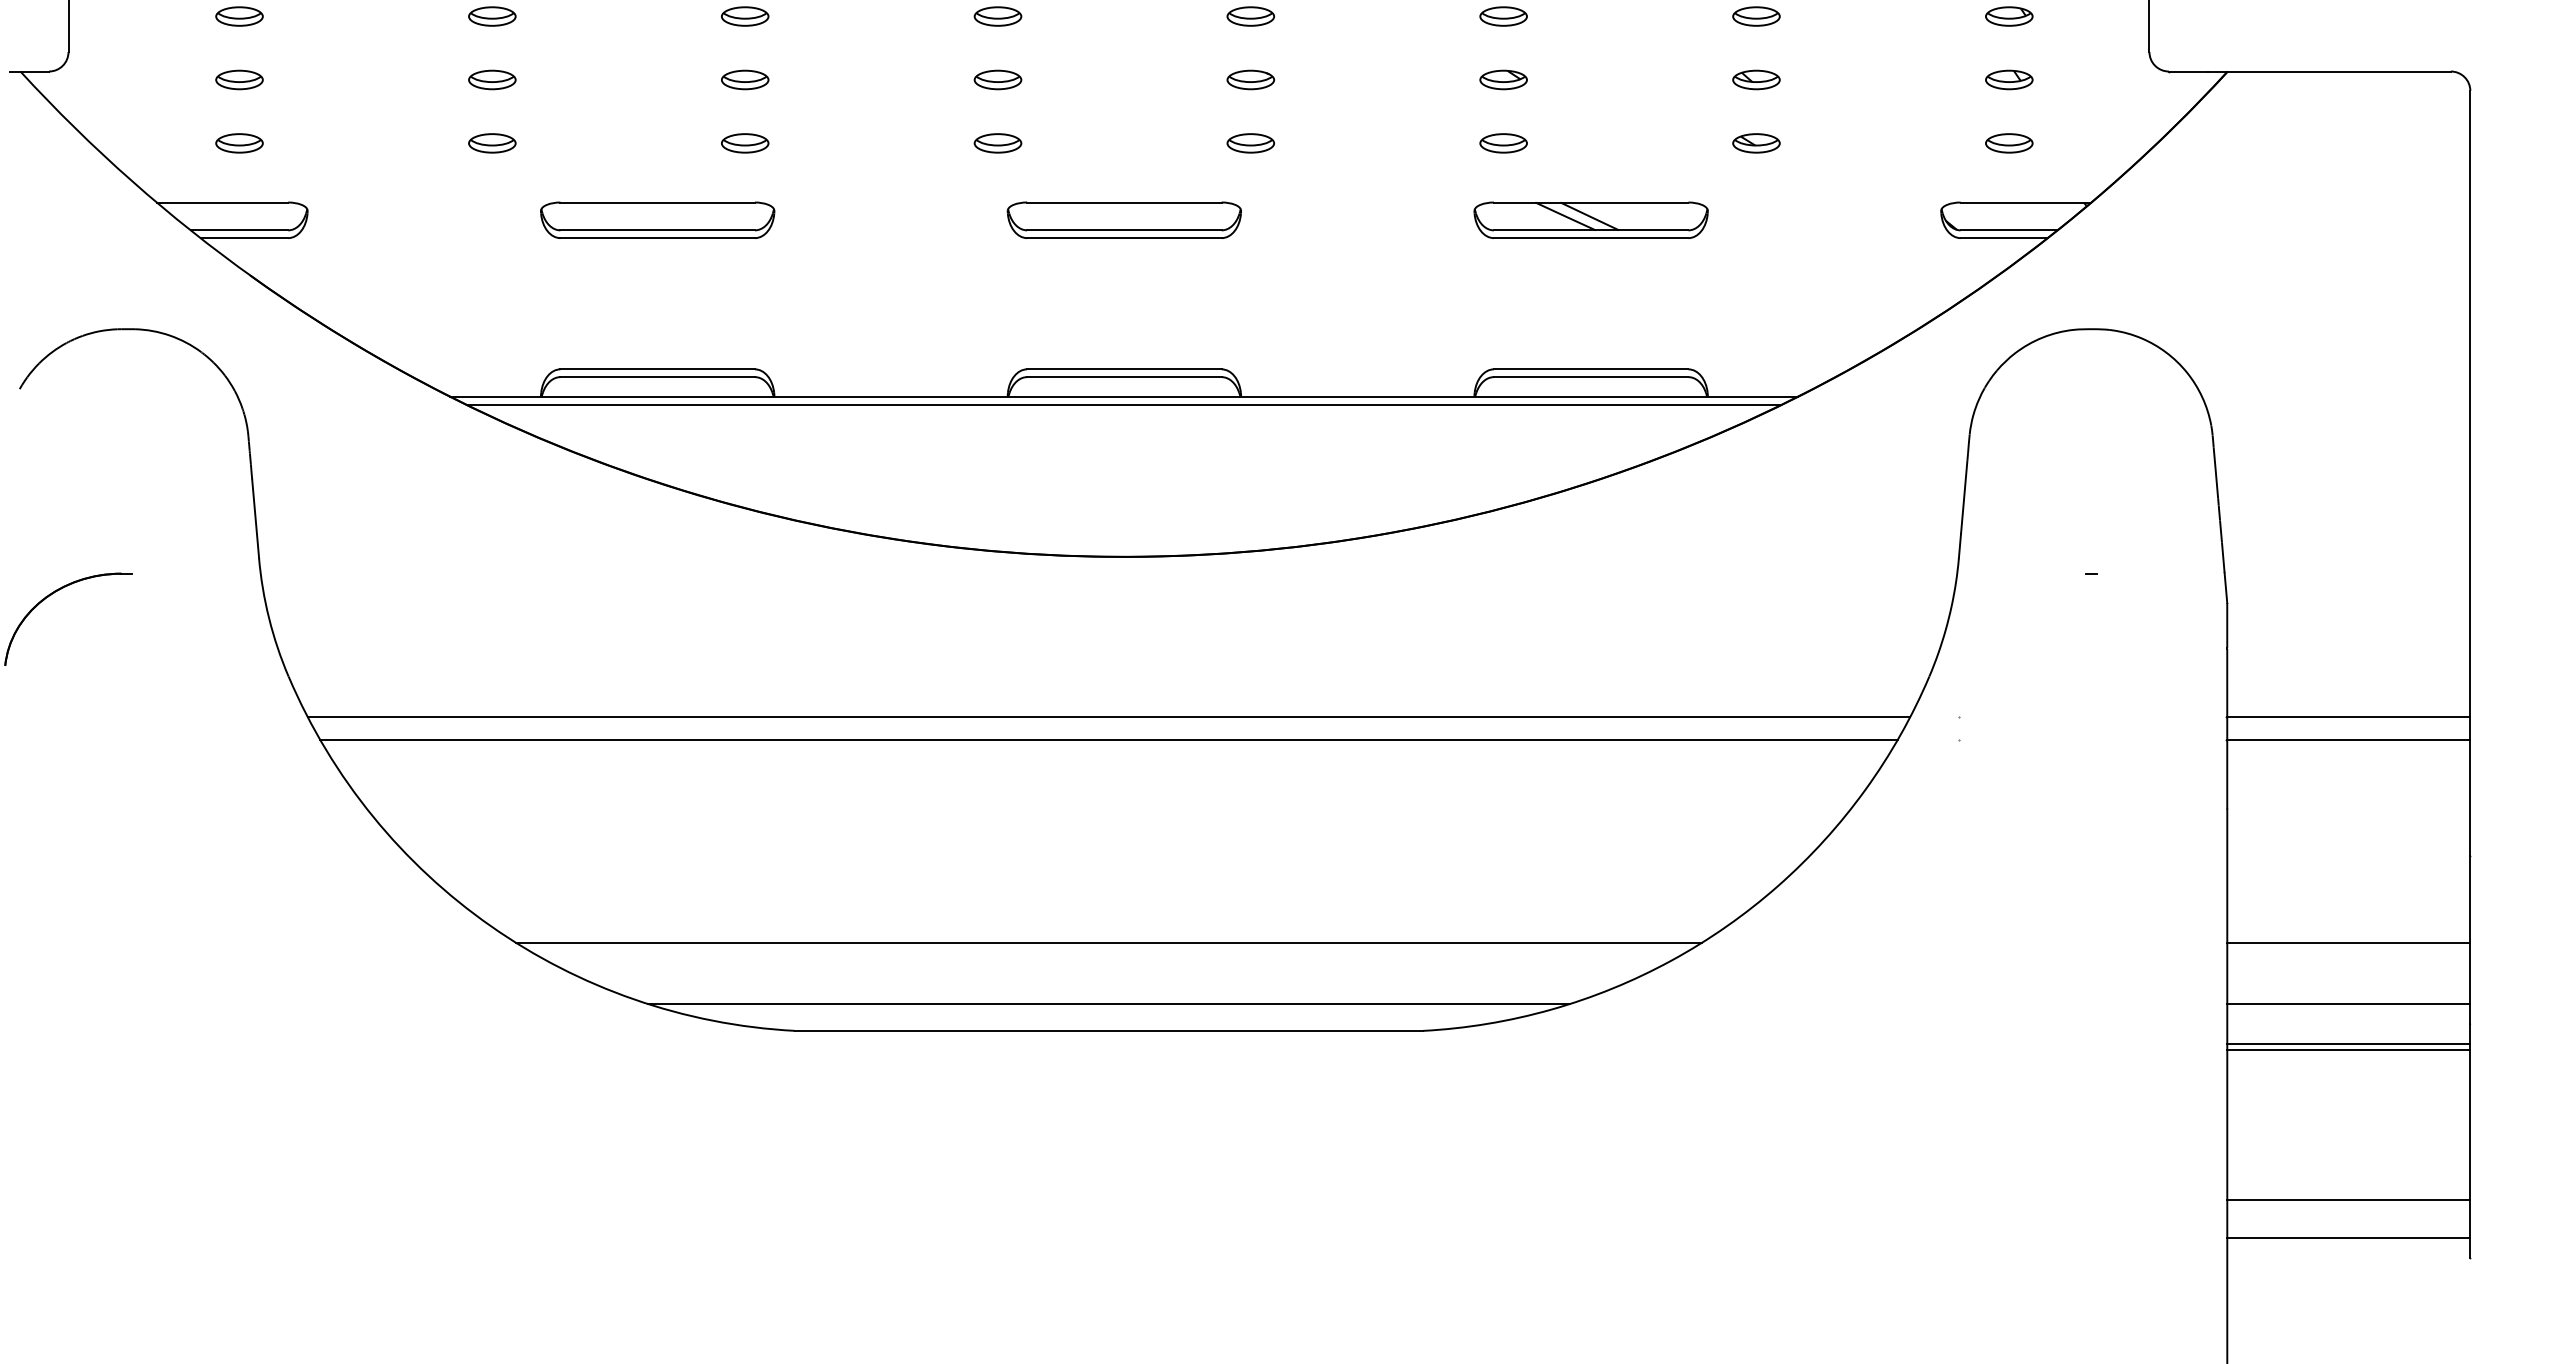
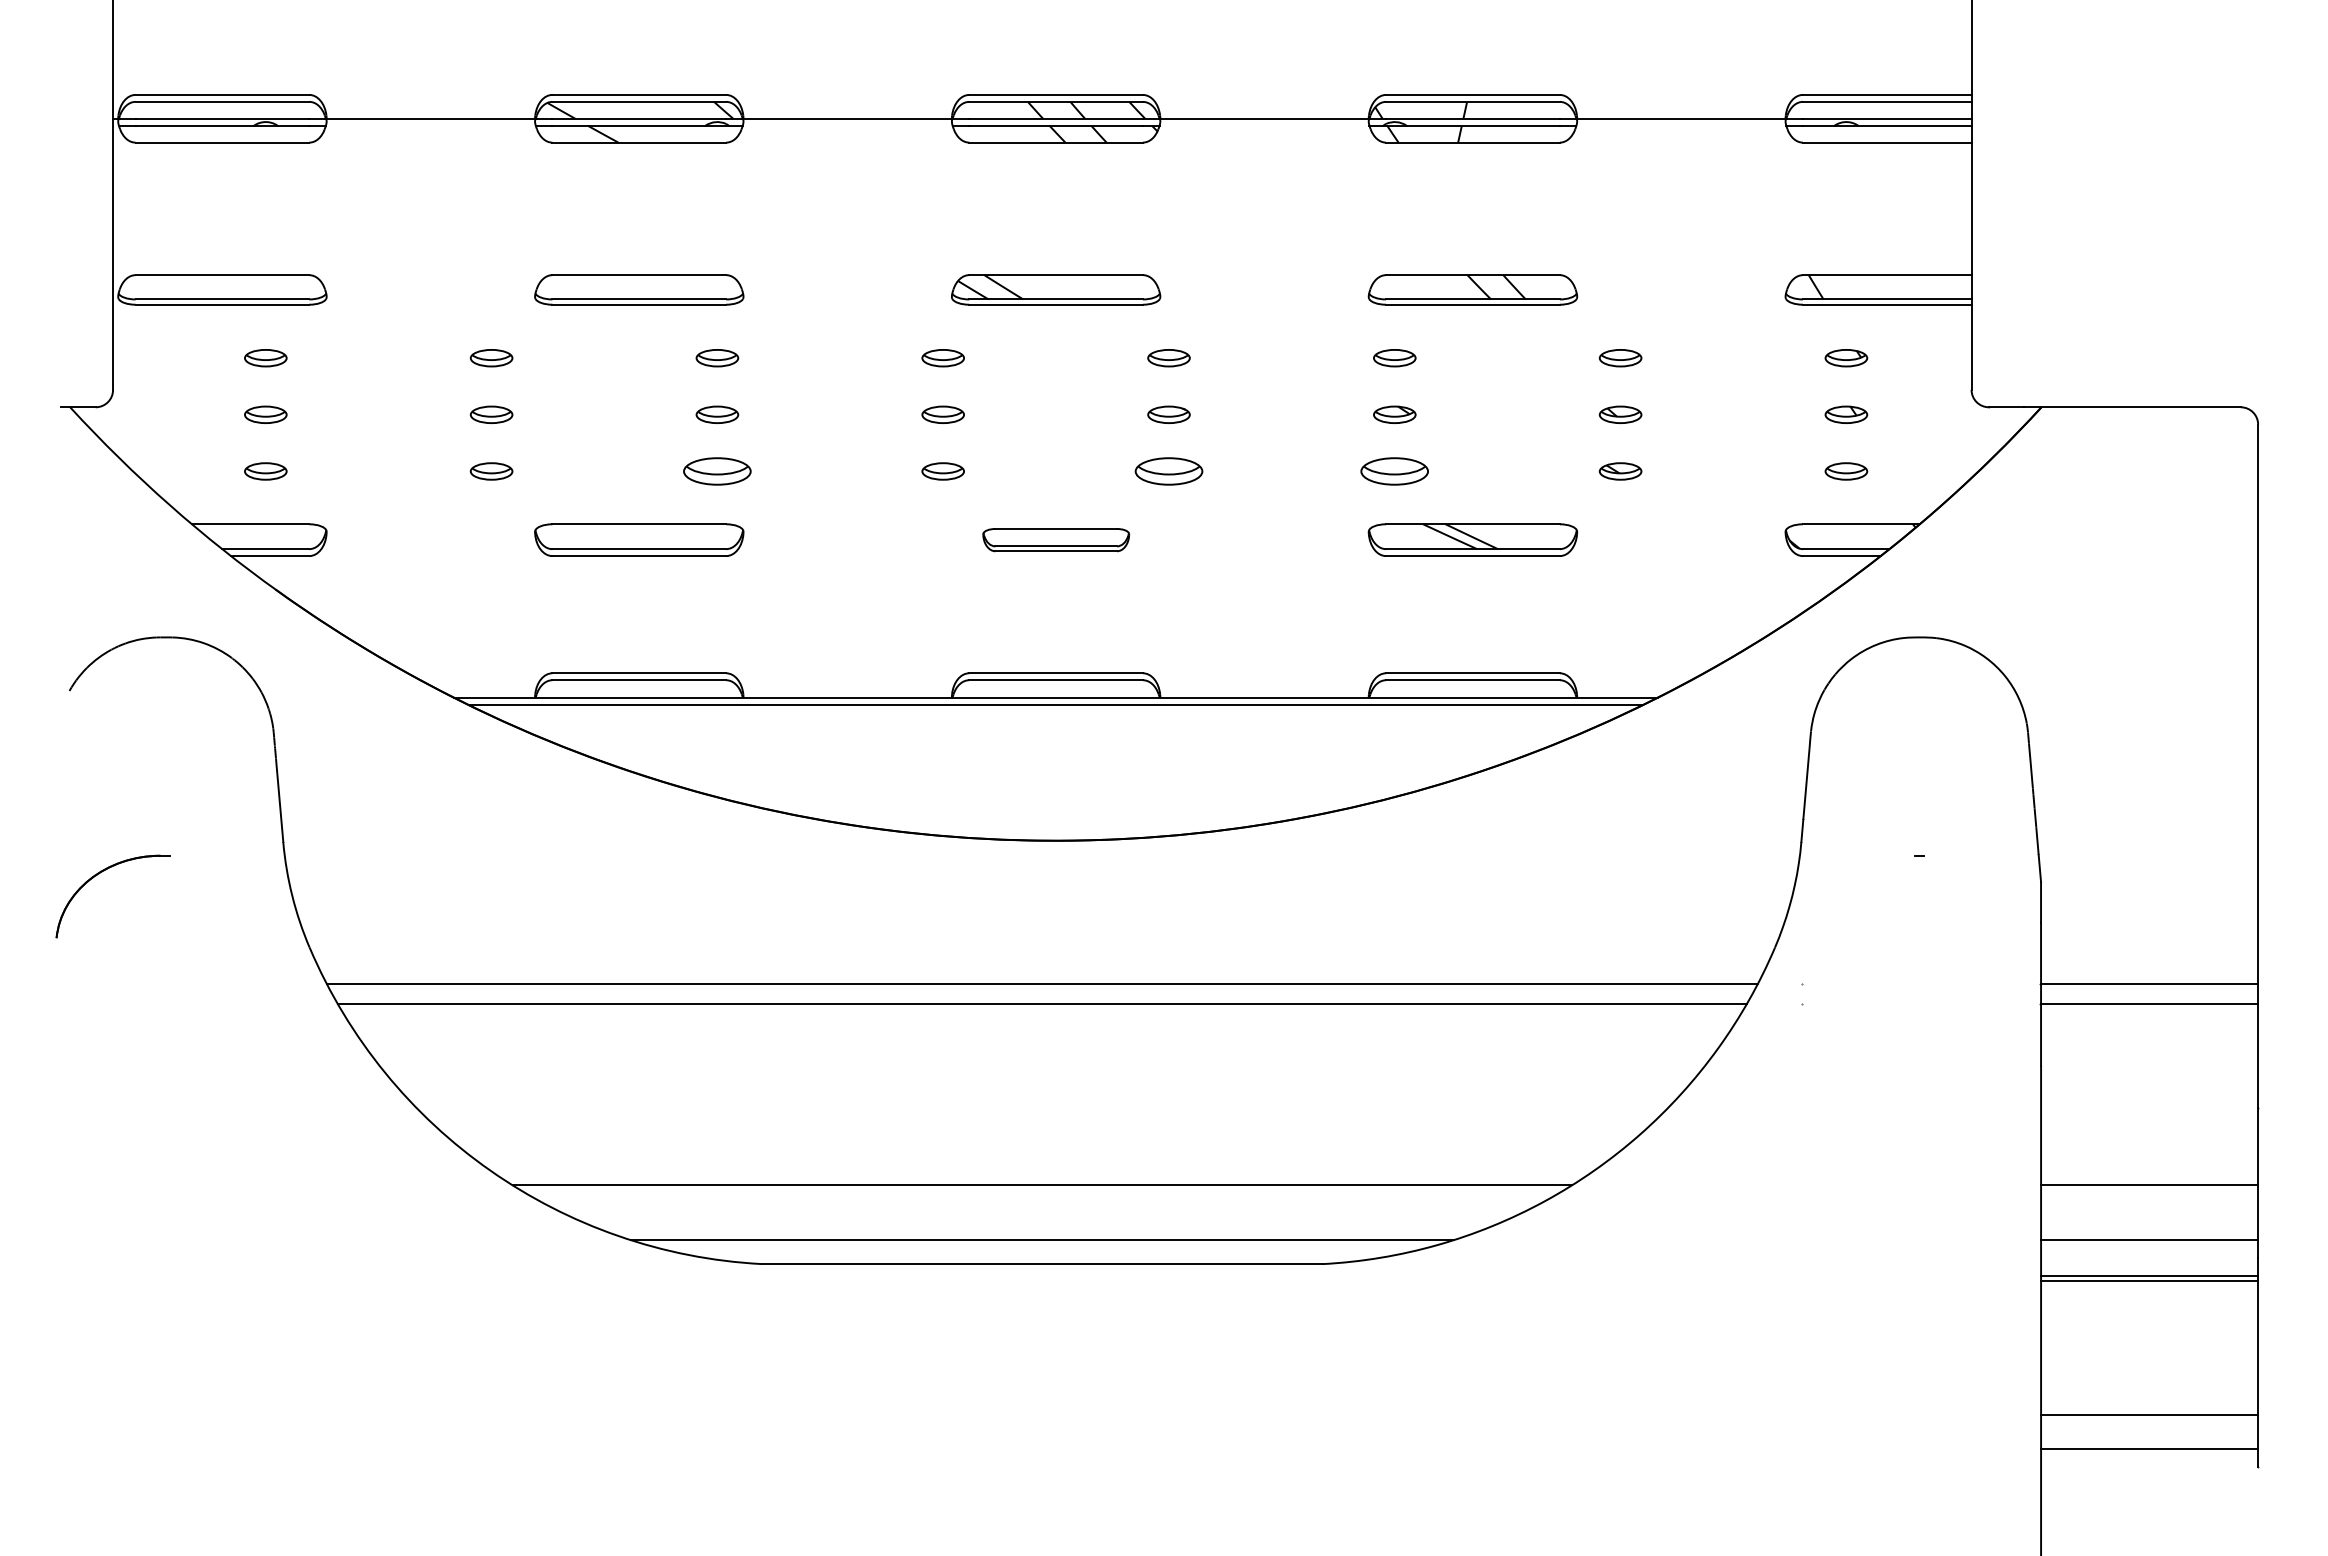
part: (745, 143) -> (717, 471), size x1.6
part: (1250, 143) -> (1168, 471), size x1.6
part: (1503, 143) -> (1394, 471), size x1.6
part: (1124, 219) -> (1056, 539), size x0.7

